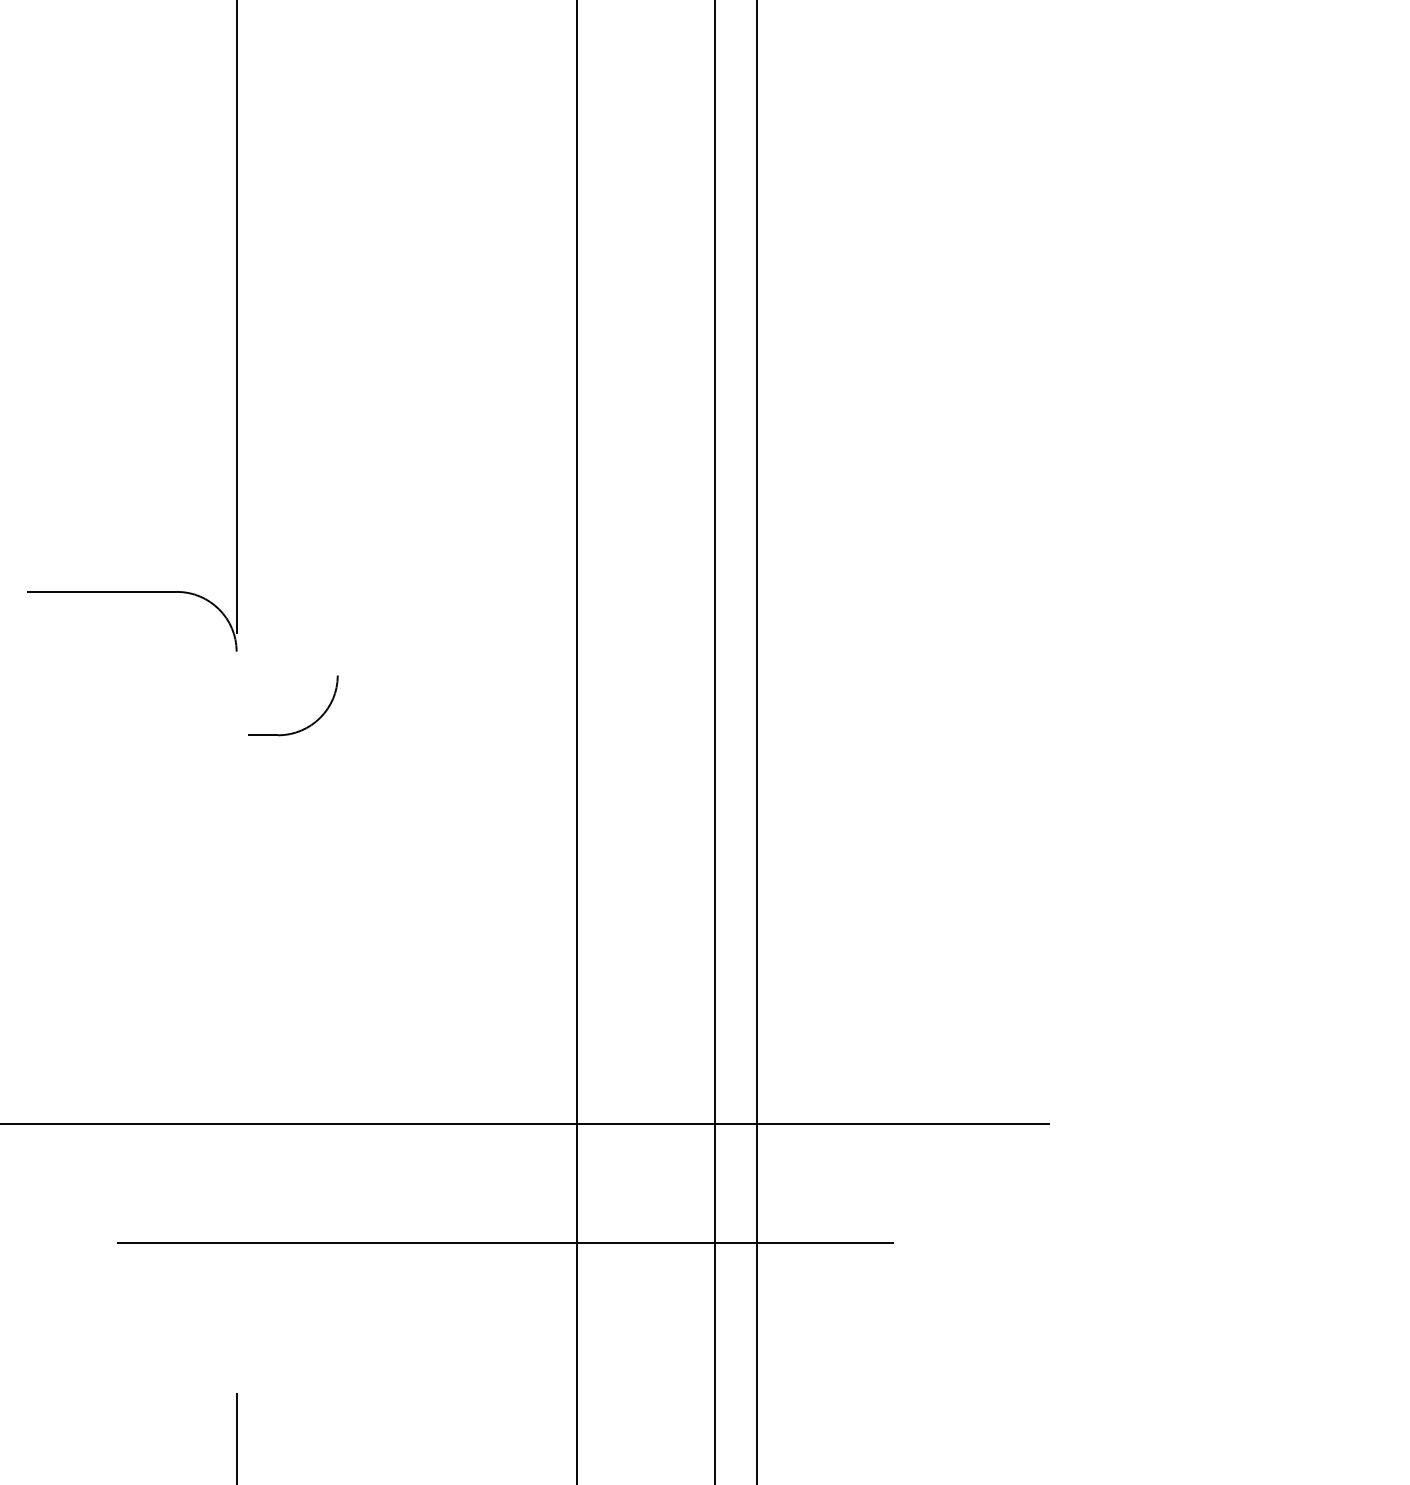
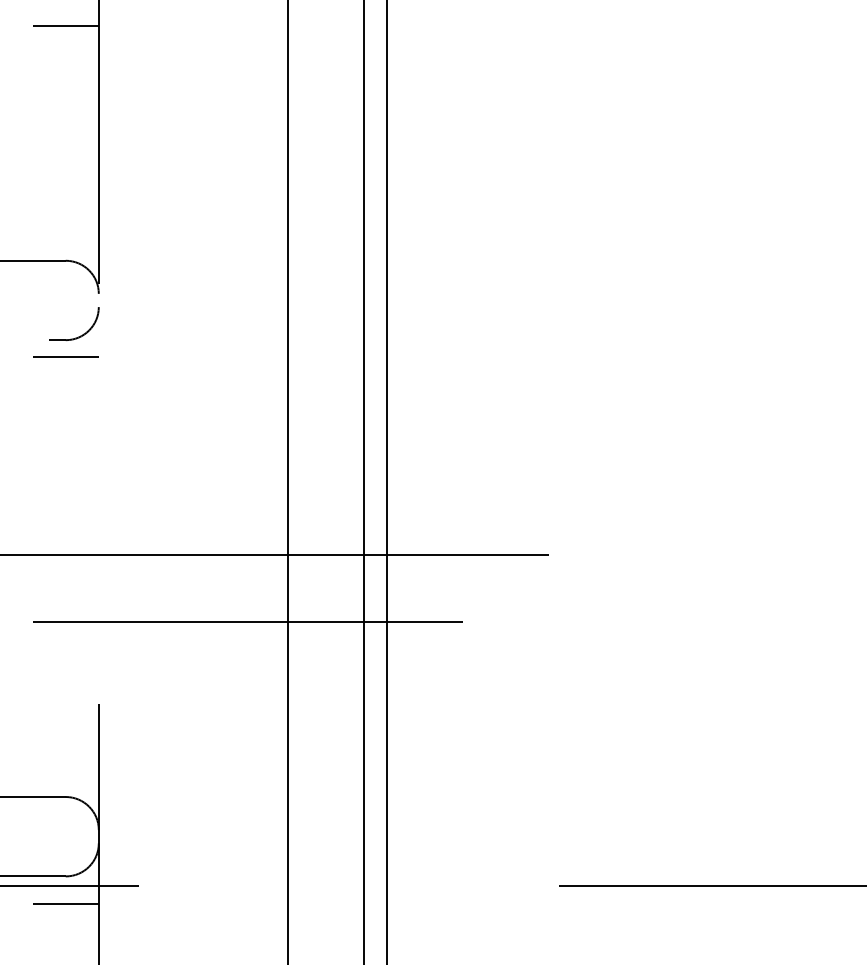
line: (176, 167) -> (65, 25), added
part: (304, 726) -> (80, 335), moved
line: (176, 764) -> (65, 356), added

